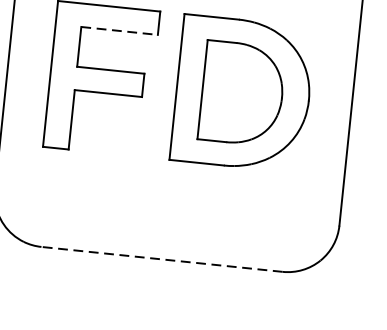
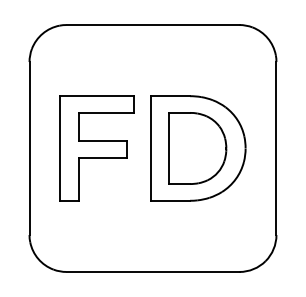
line: (120, 30) -> (106, 112), dashed -> solid
line: (161, 258) -> (152, 271), dashed -> solid

